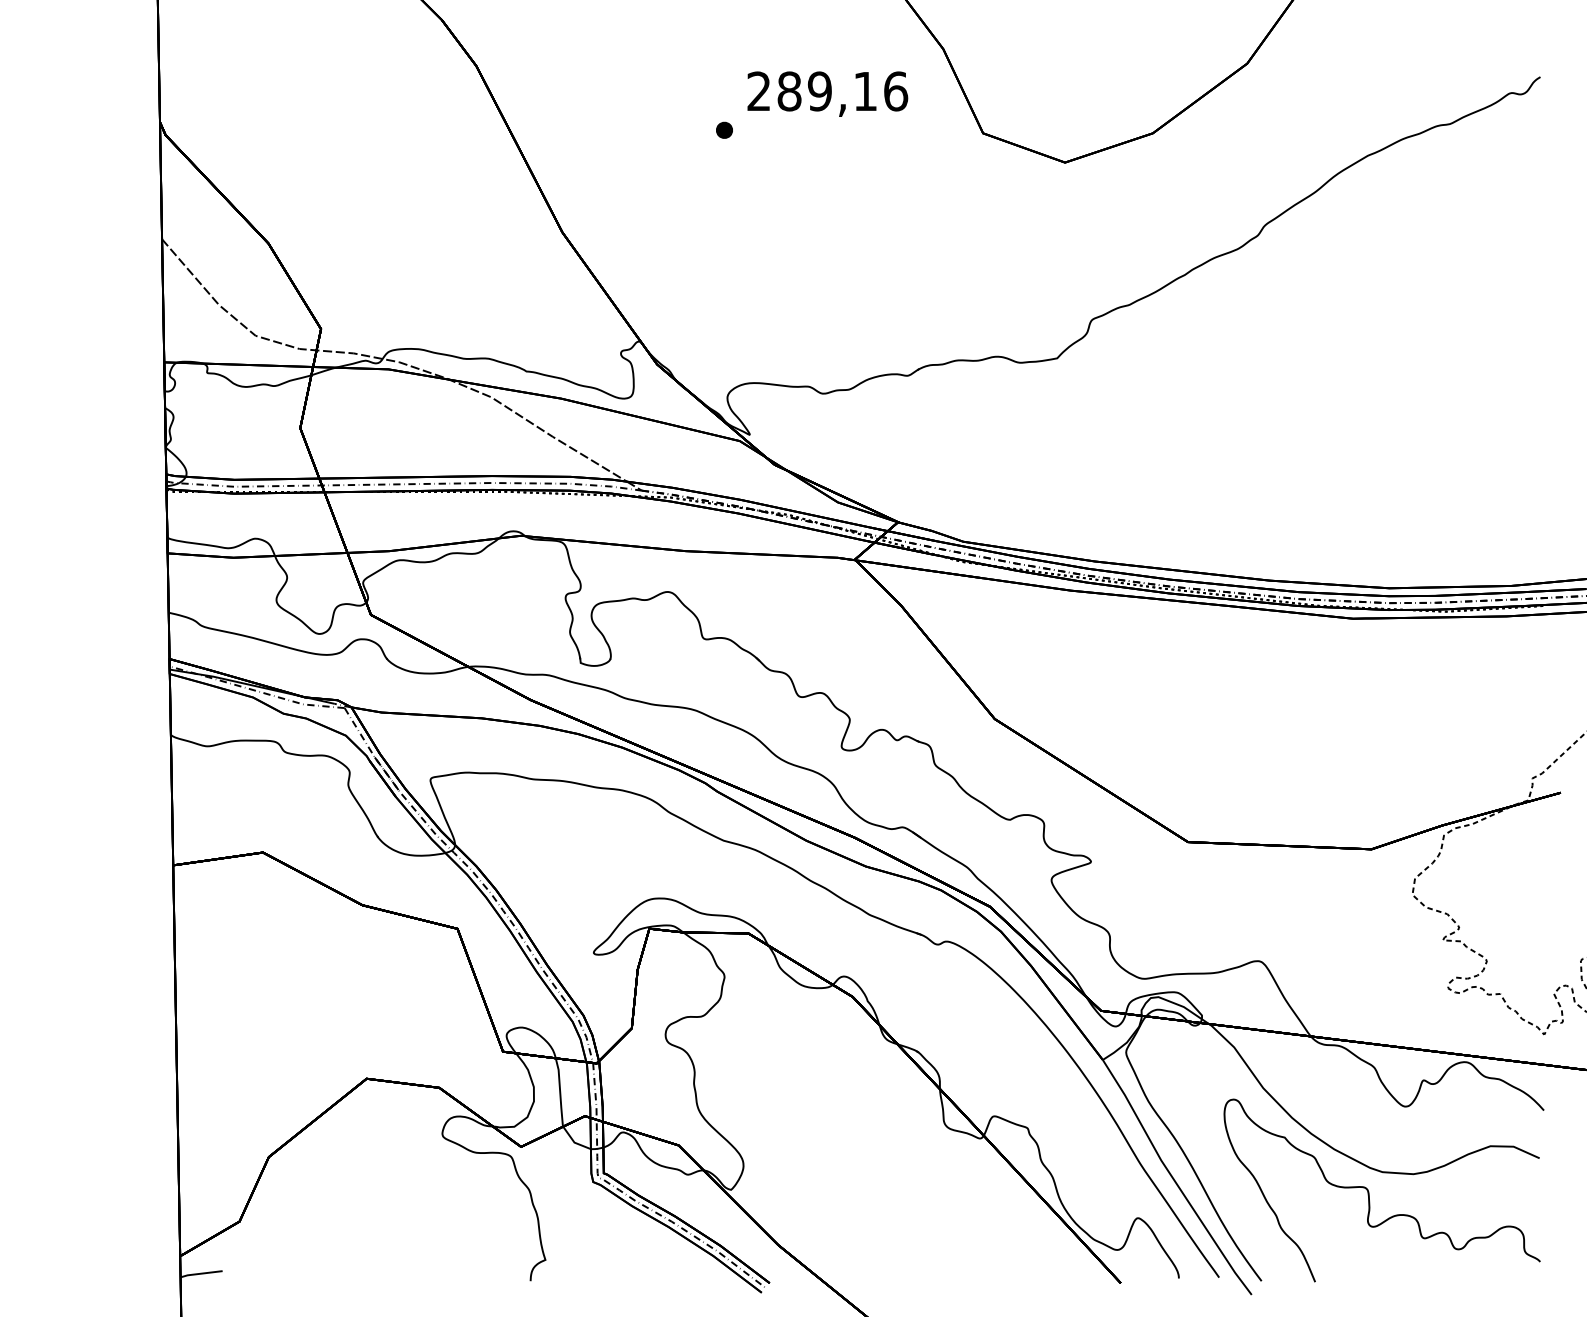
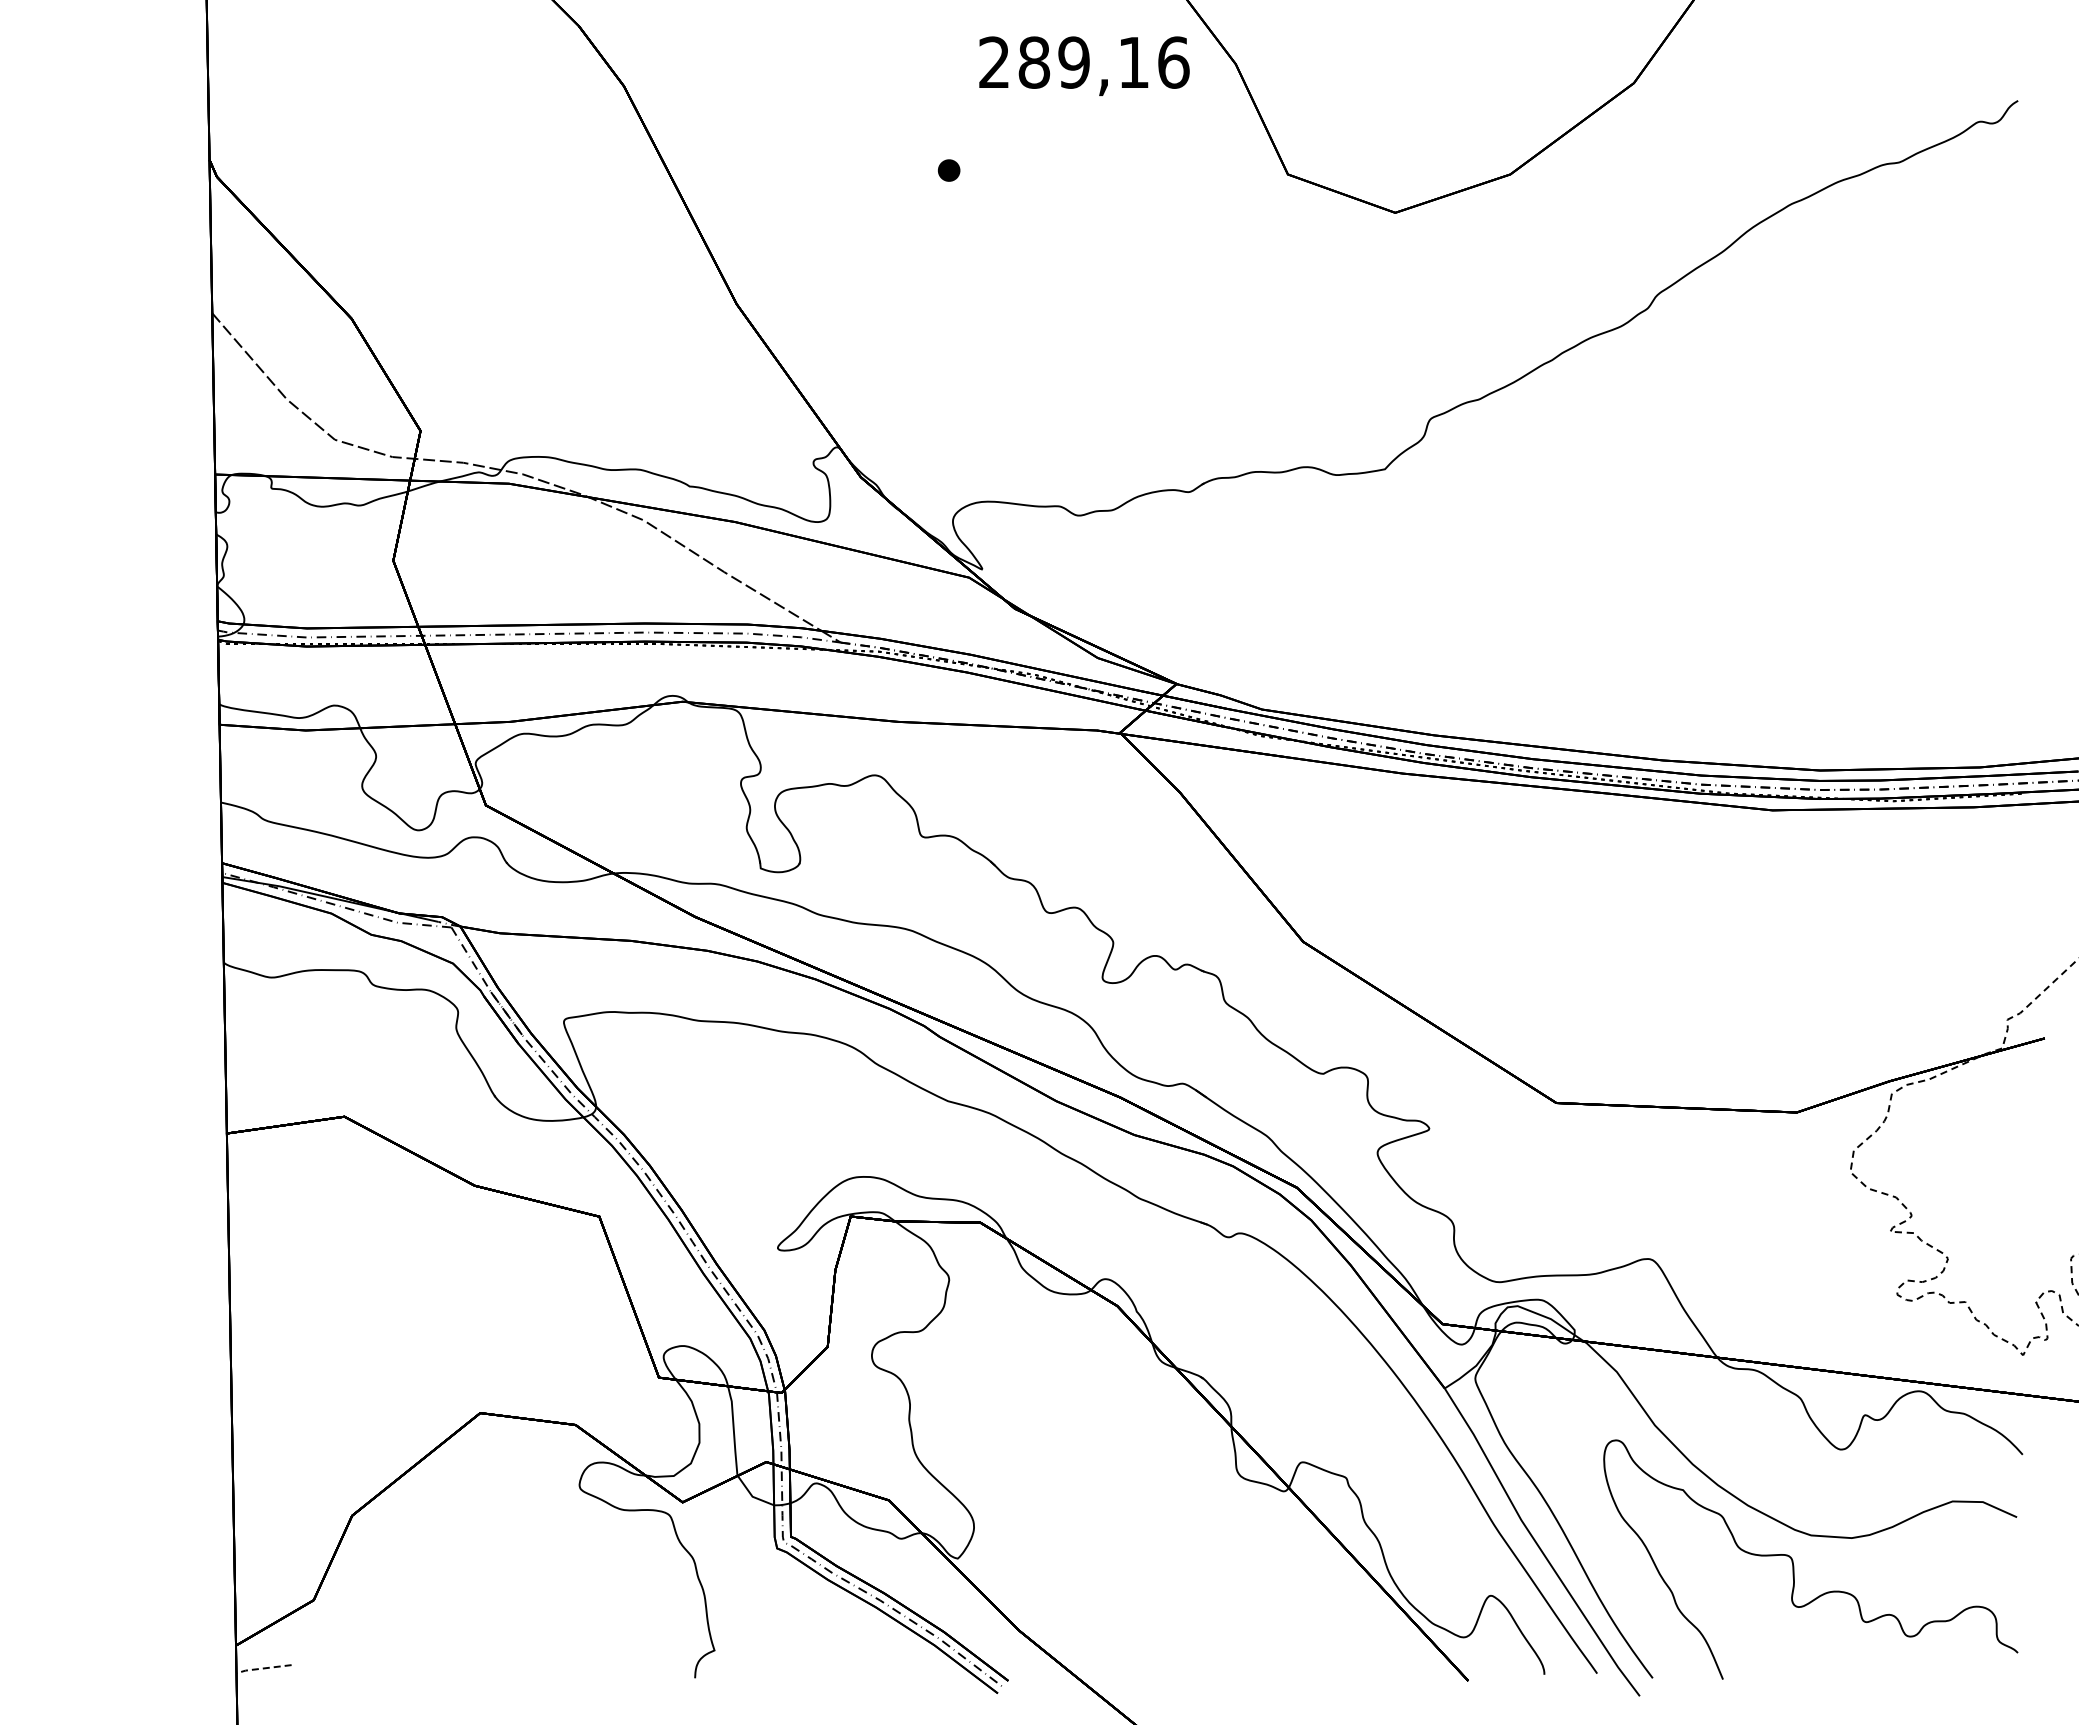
text: (827, 93) -> (1084, 65), moved
line: (200, 1273) -> (262, 1668), solid -> dashed

